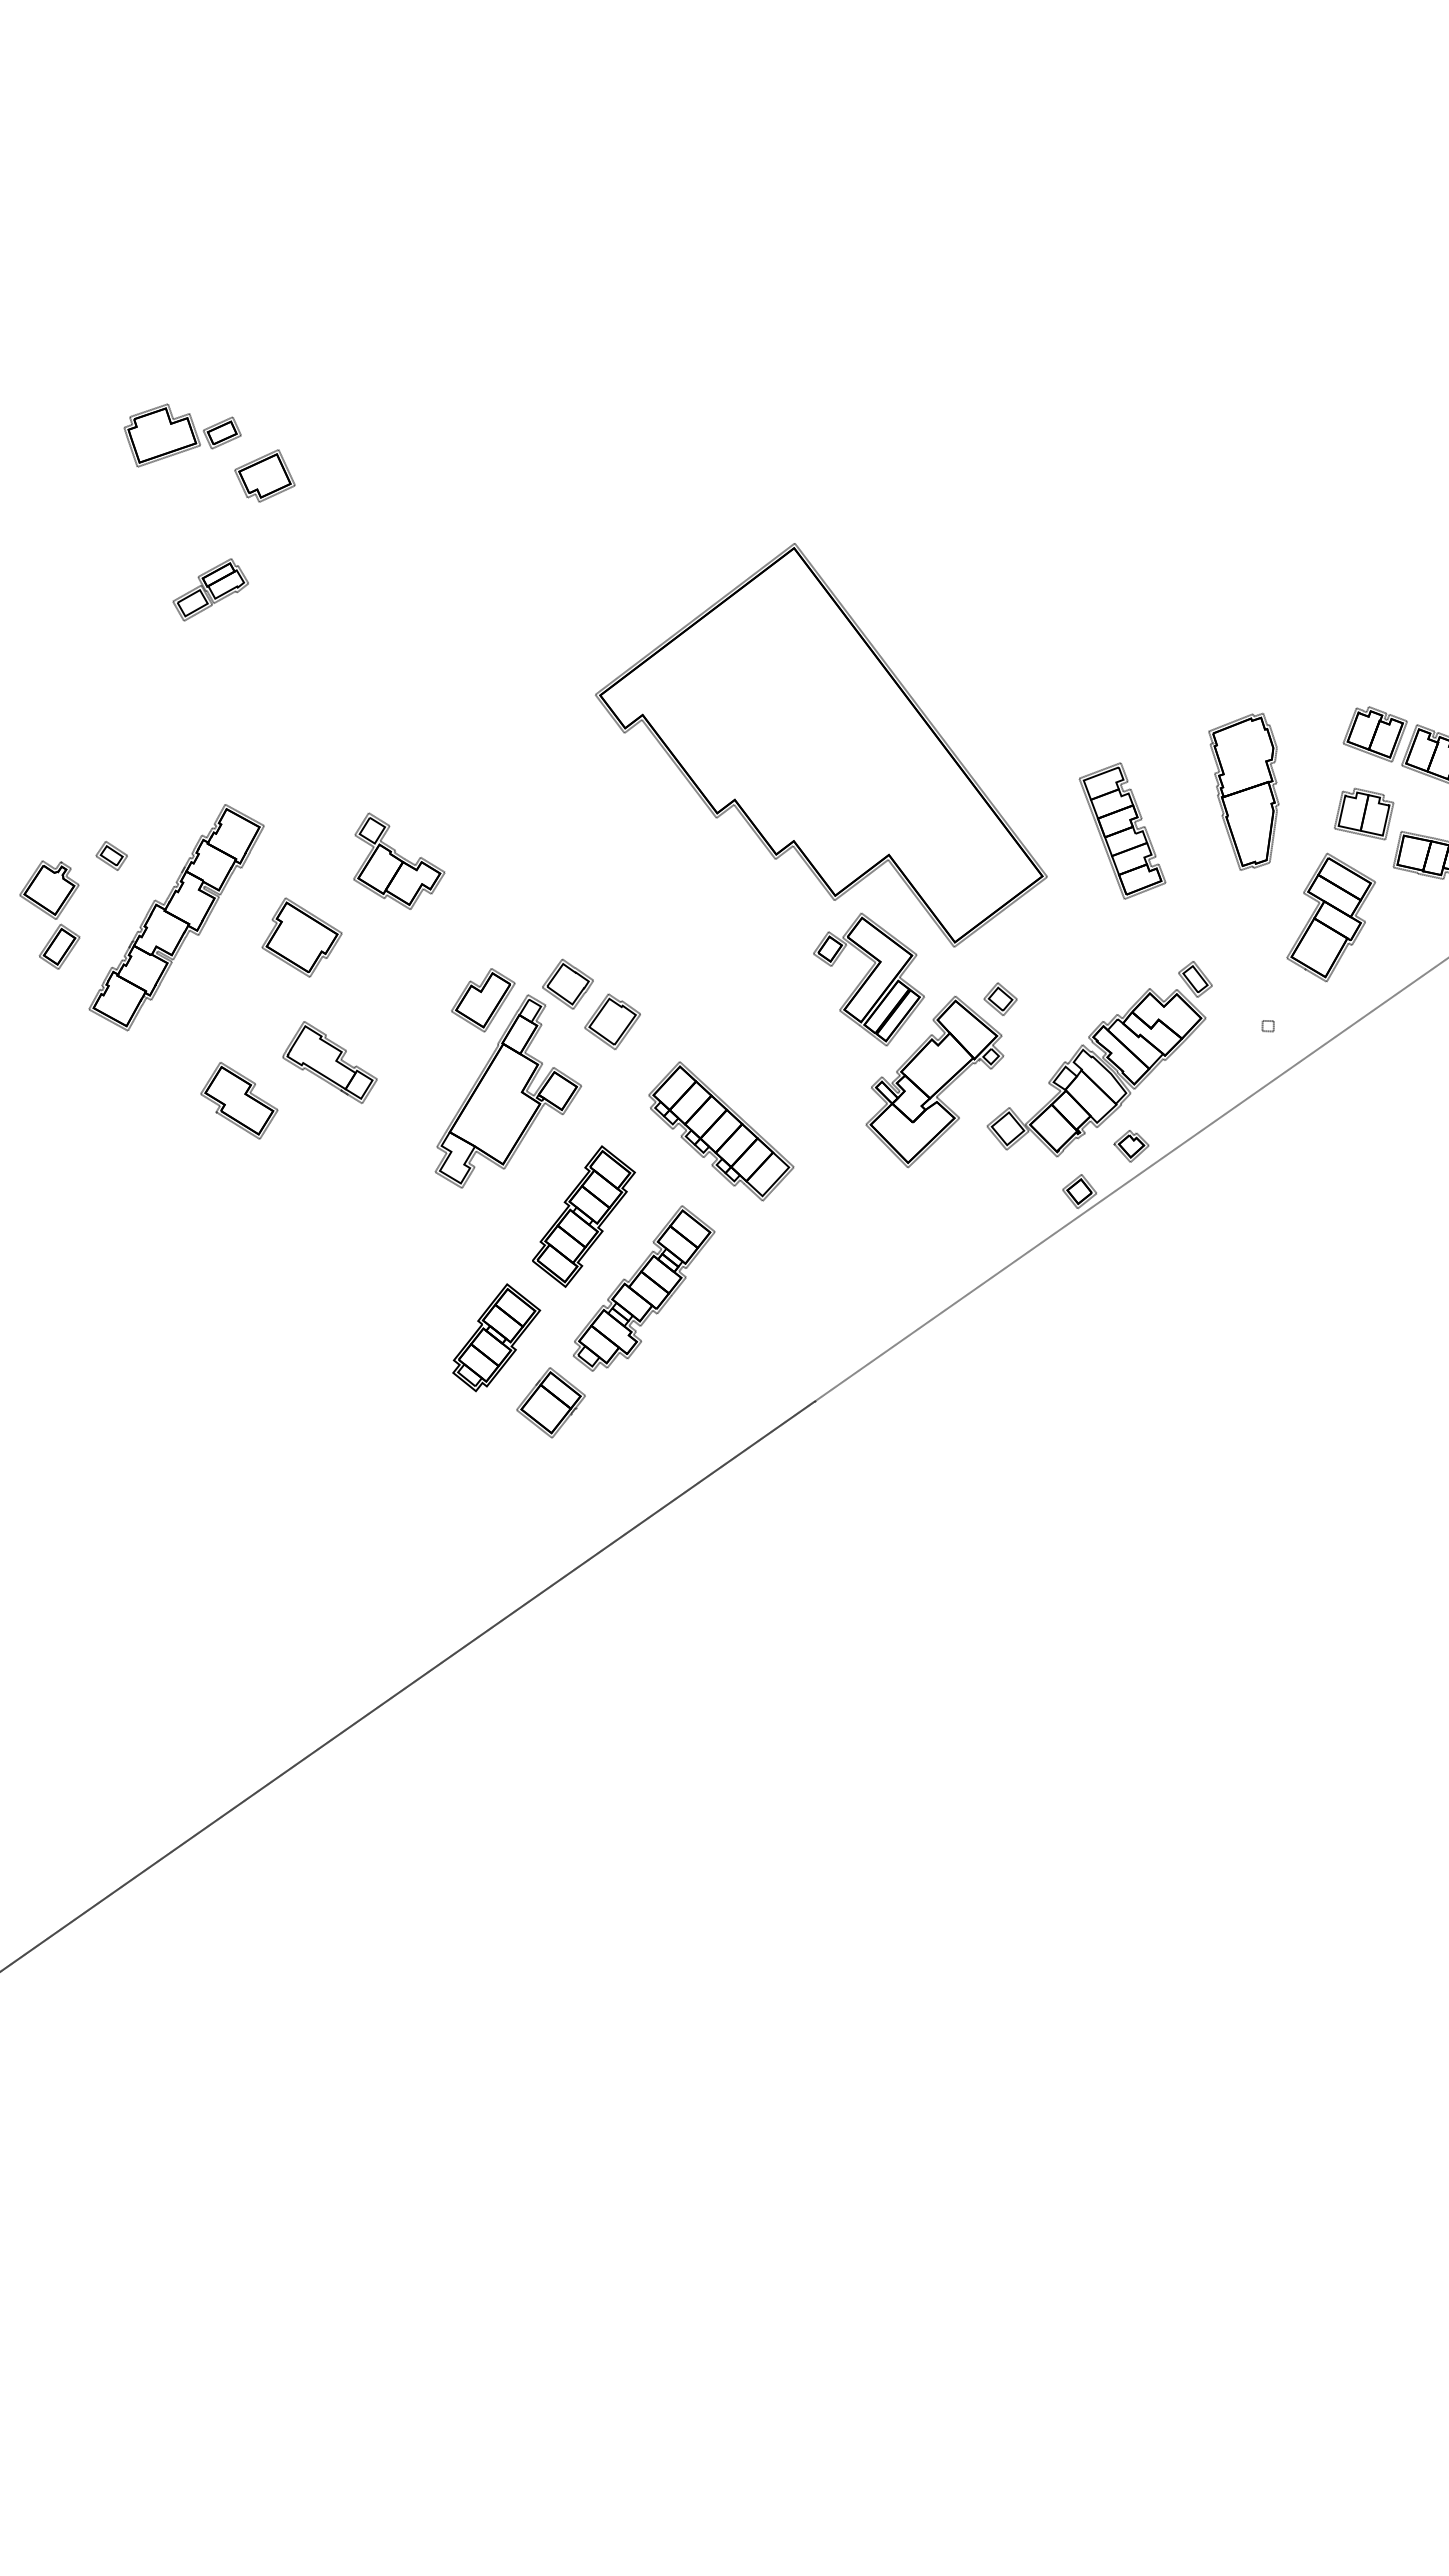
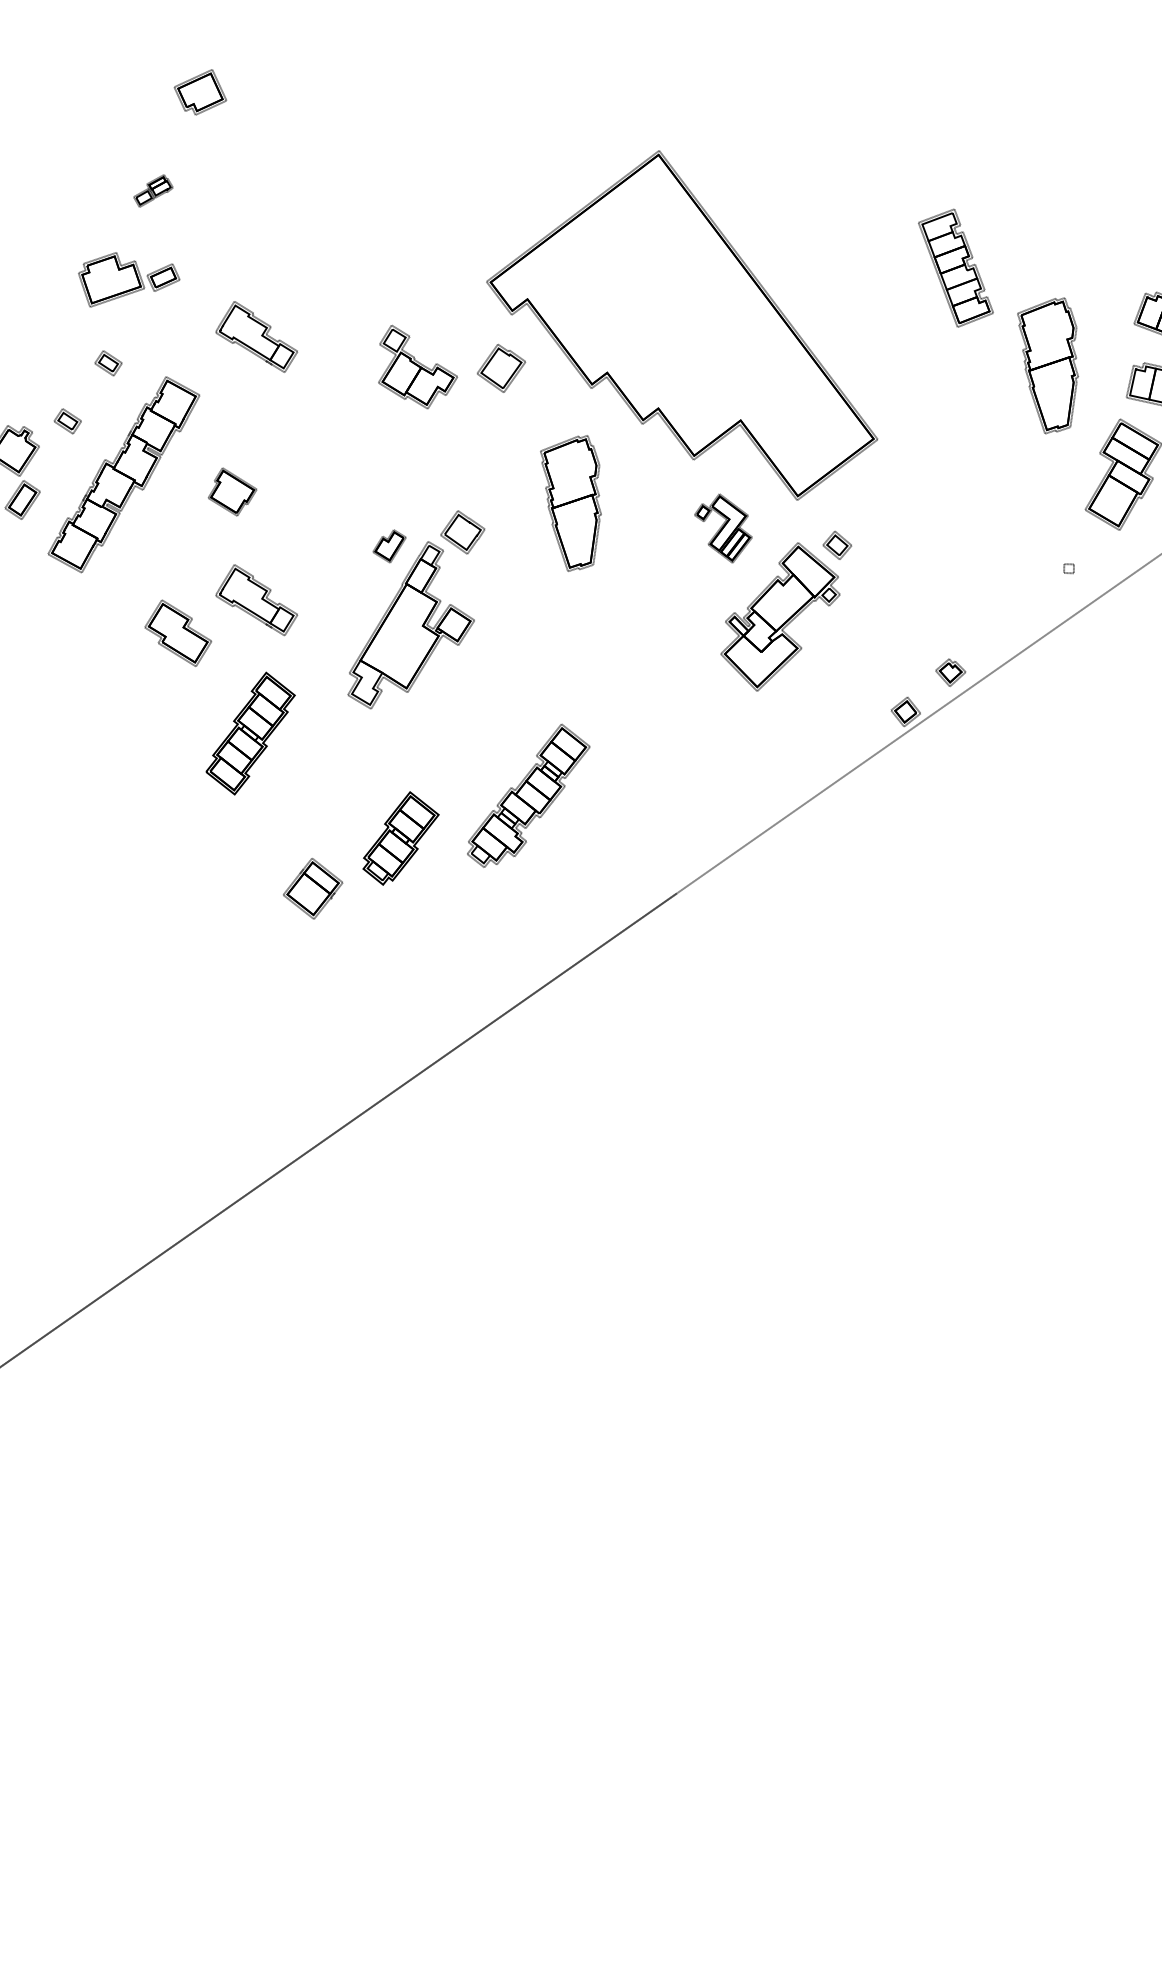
part: (182, 435) -> (129, 279), moved
part: (210, 589) -> (153, 190), size x0.6
part: (329, 758) -> (256, 336), added
part: (158, 788) -> (108, 362), added
part: (1122, 830) -> (955, 267), moved
part: (399, 860) -> (418, 366), moved
part: (301, 937) -> (232, 491), size x0.7
part: (692, 950) -> (570, 503), added
part: (868, 979) -> (722, 528), size x0.6
part: (483, 1000) -> (389, 546), size x0.6
part: (612, 1021) -> (501, 368), moved
part: (1099, 1059) -> (922, 597), removed
part: (721, 1131) -> (595, 659), removed
part: (583, 1216) -> (250, 733), moved
part: (550, 1402) -> (312, 888), moved

